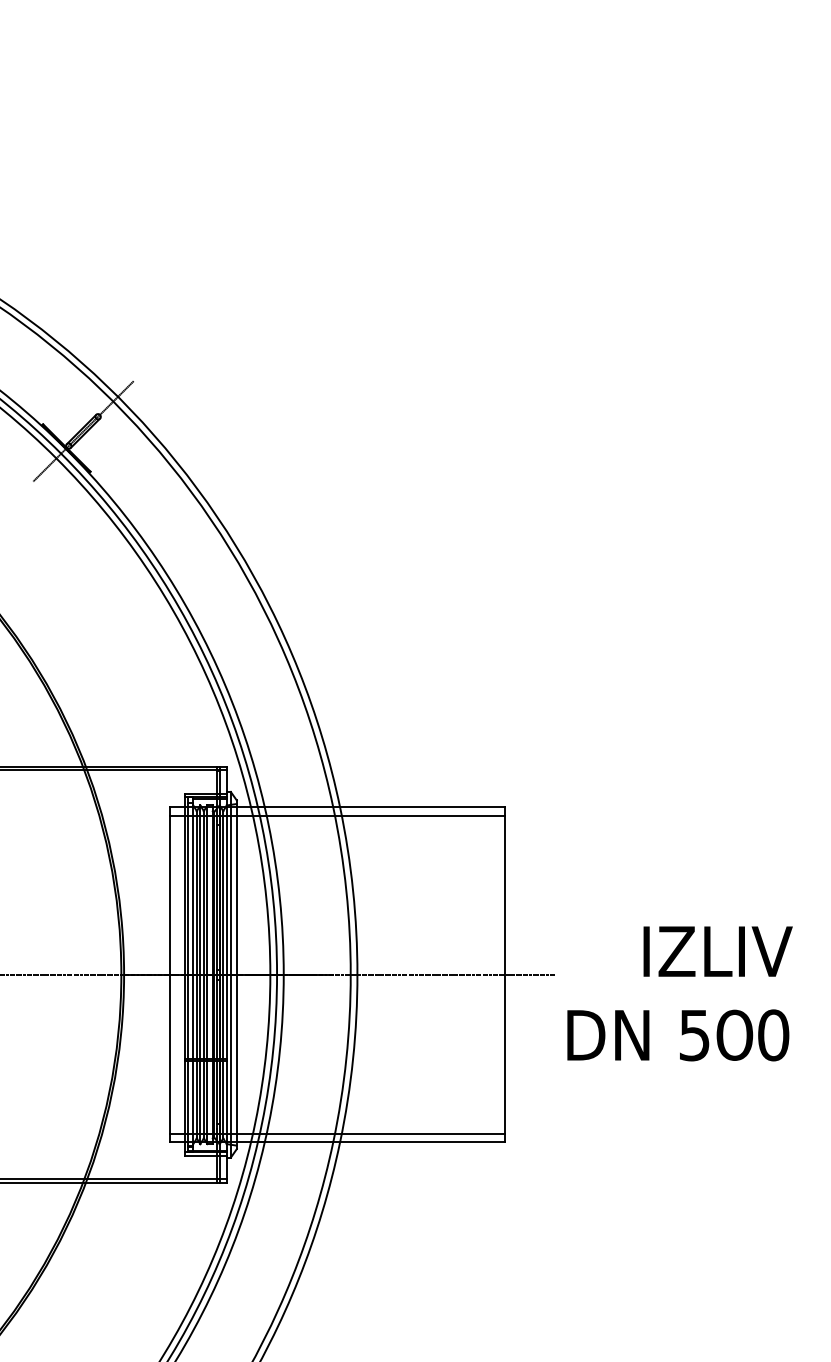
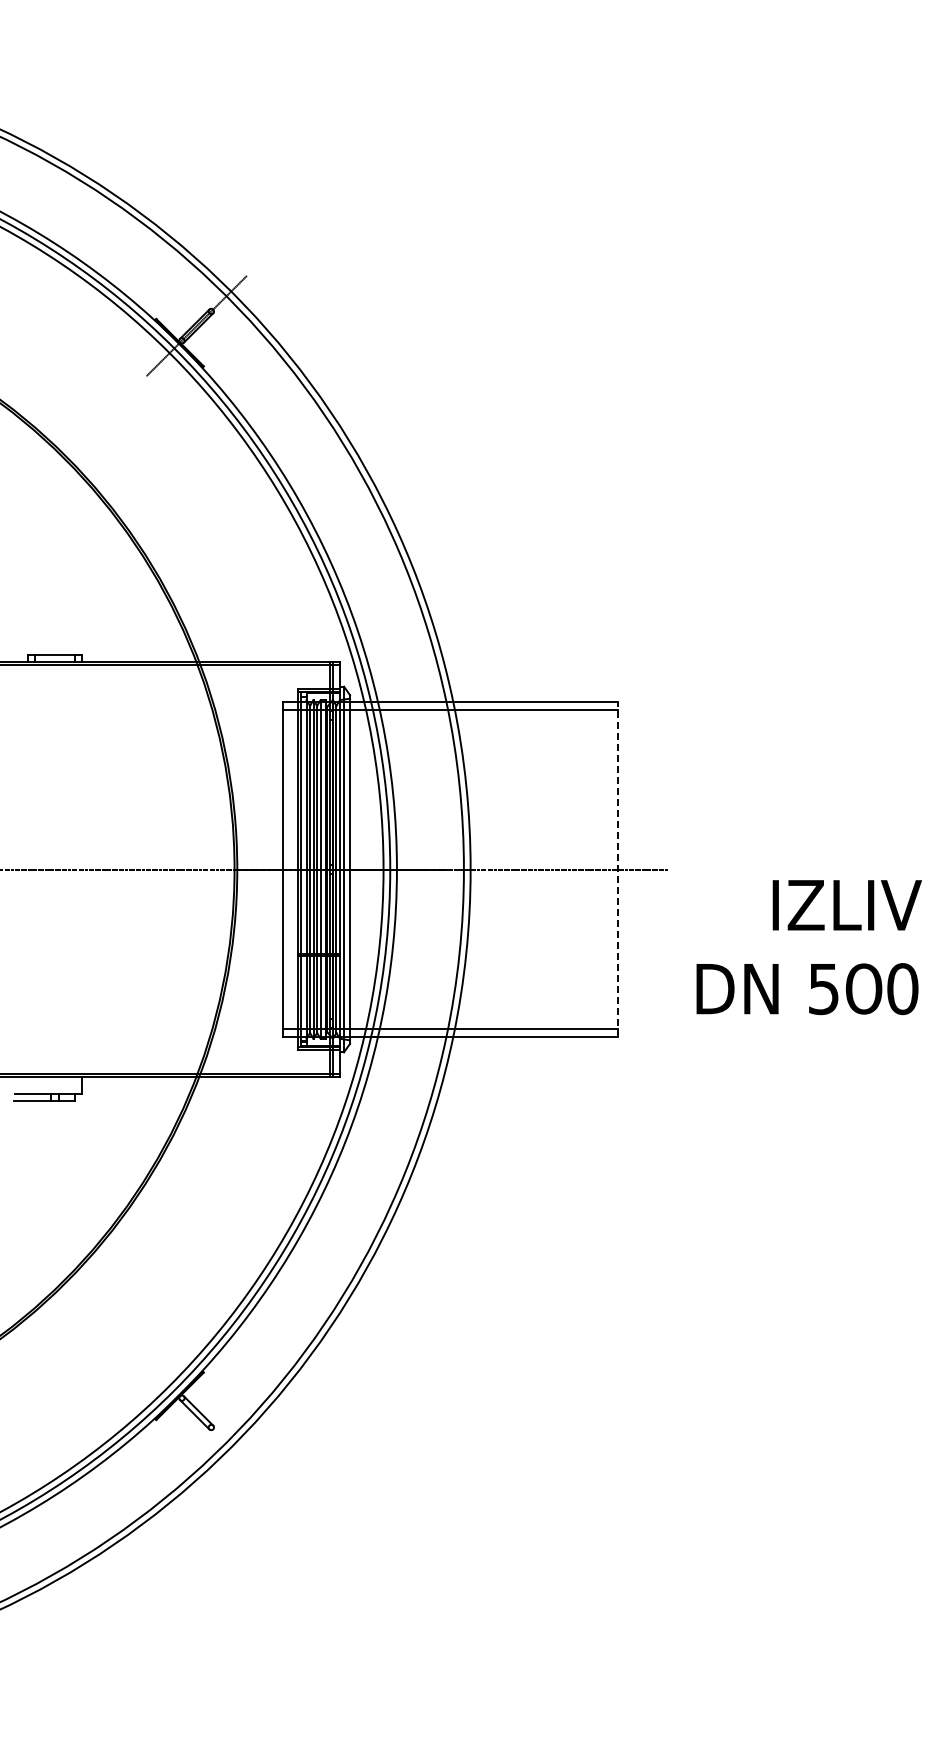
line: (505, 974) -> (618, 869), solid -> dashed
text: (679, 993) -> (808, 947), moved

